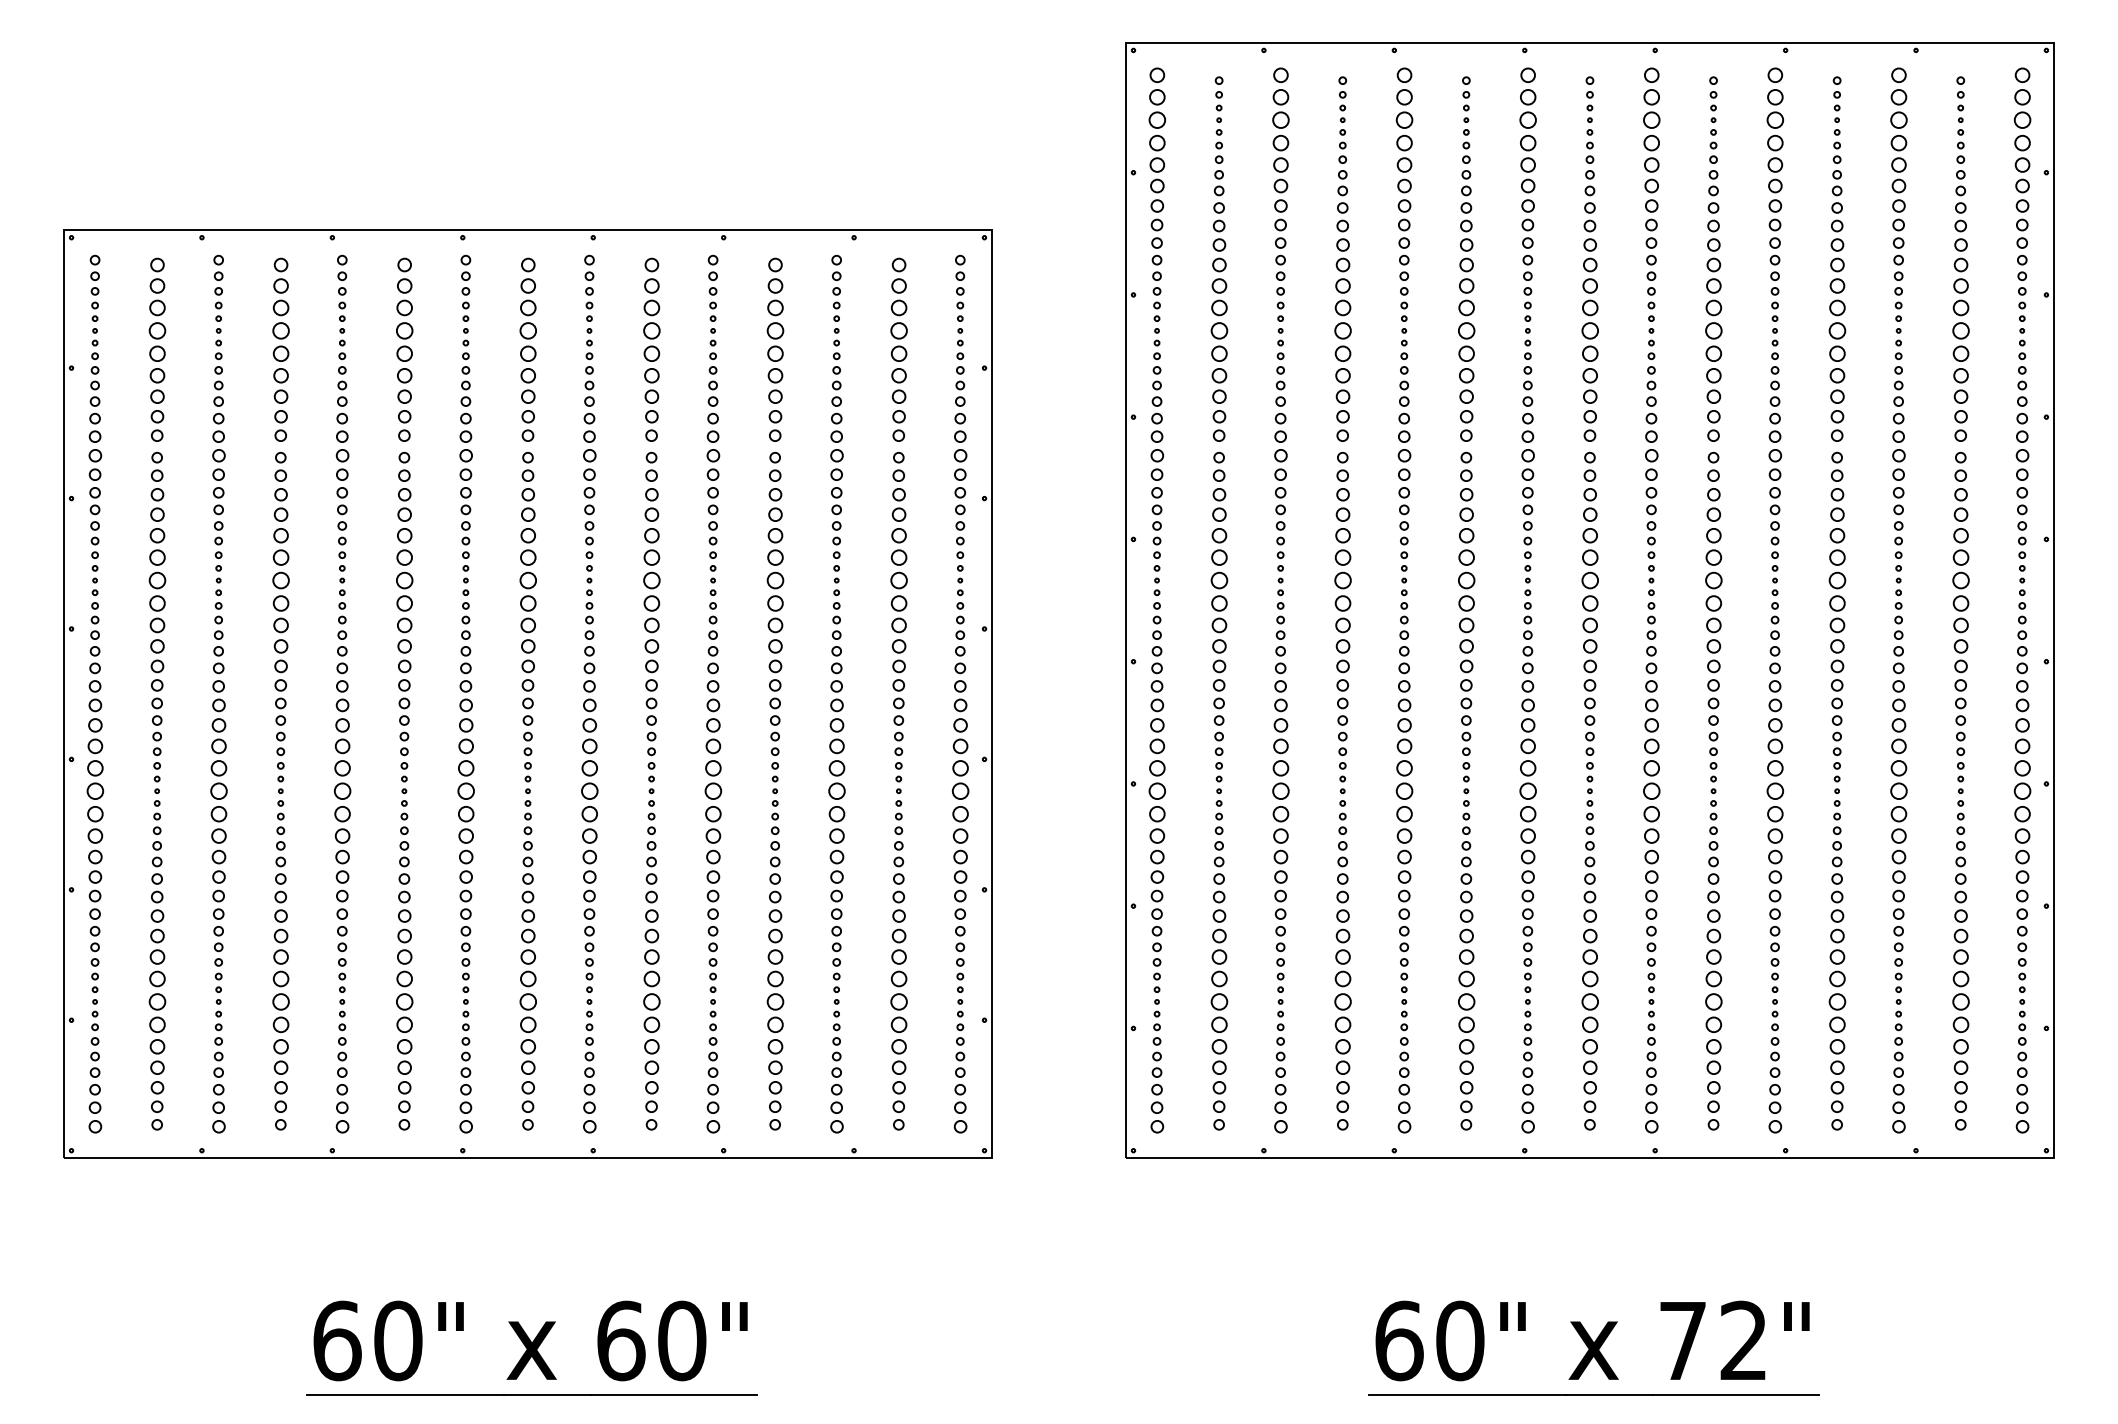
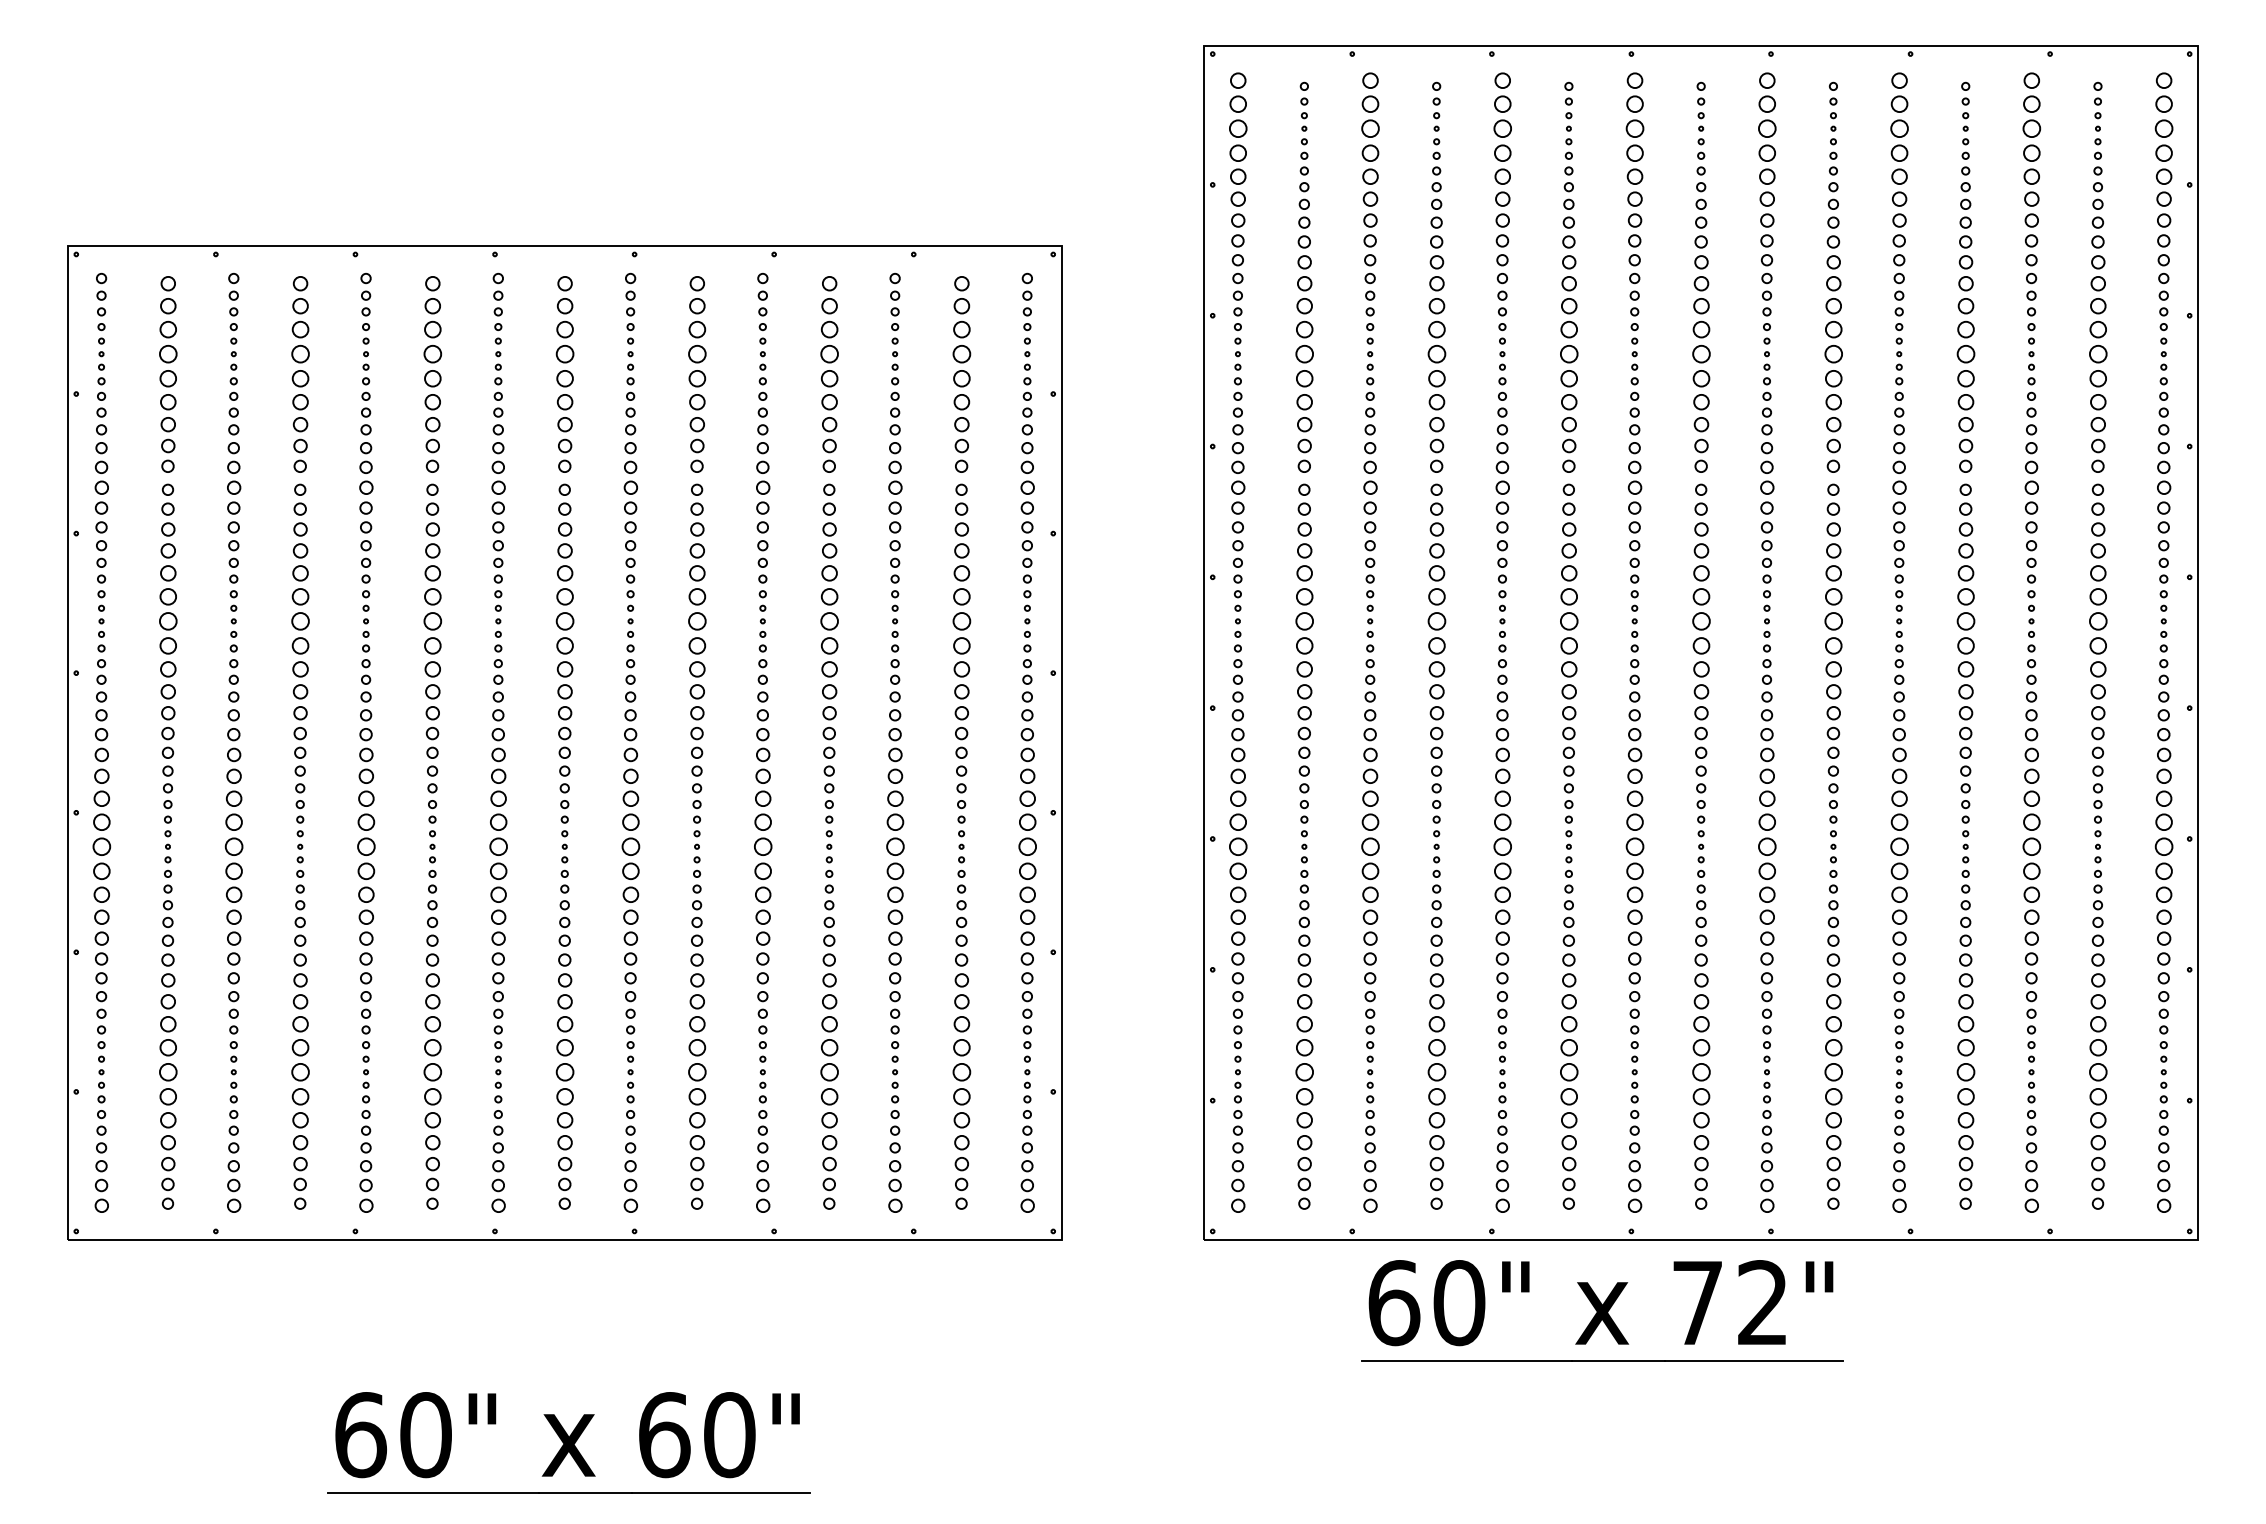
part: (1594, 1347) -> (1602, 1310), moved

